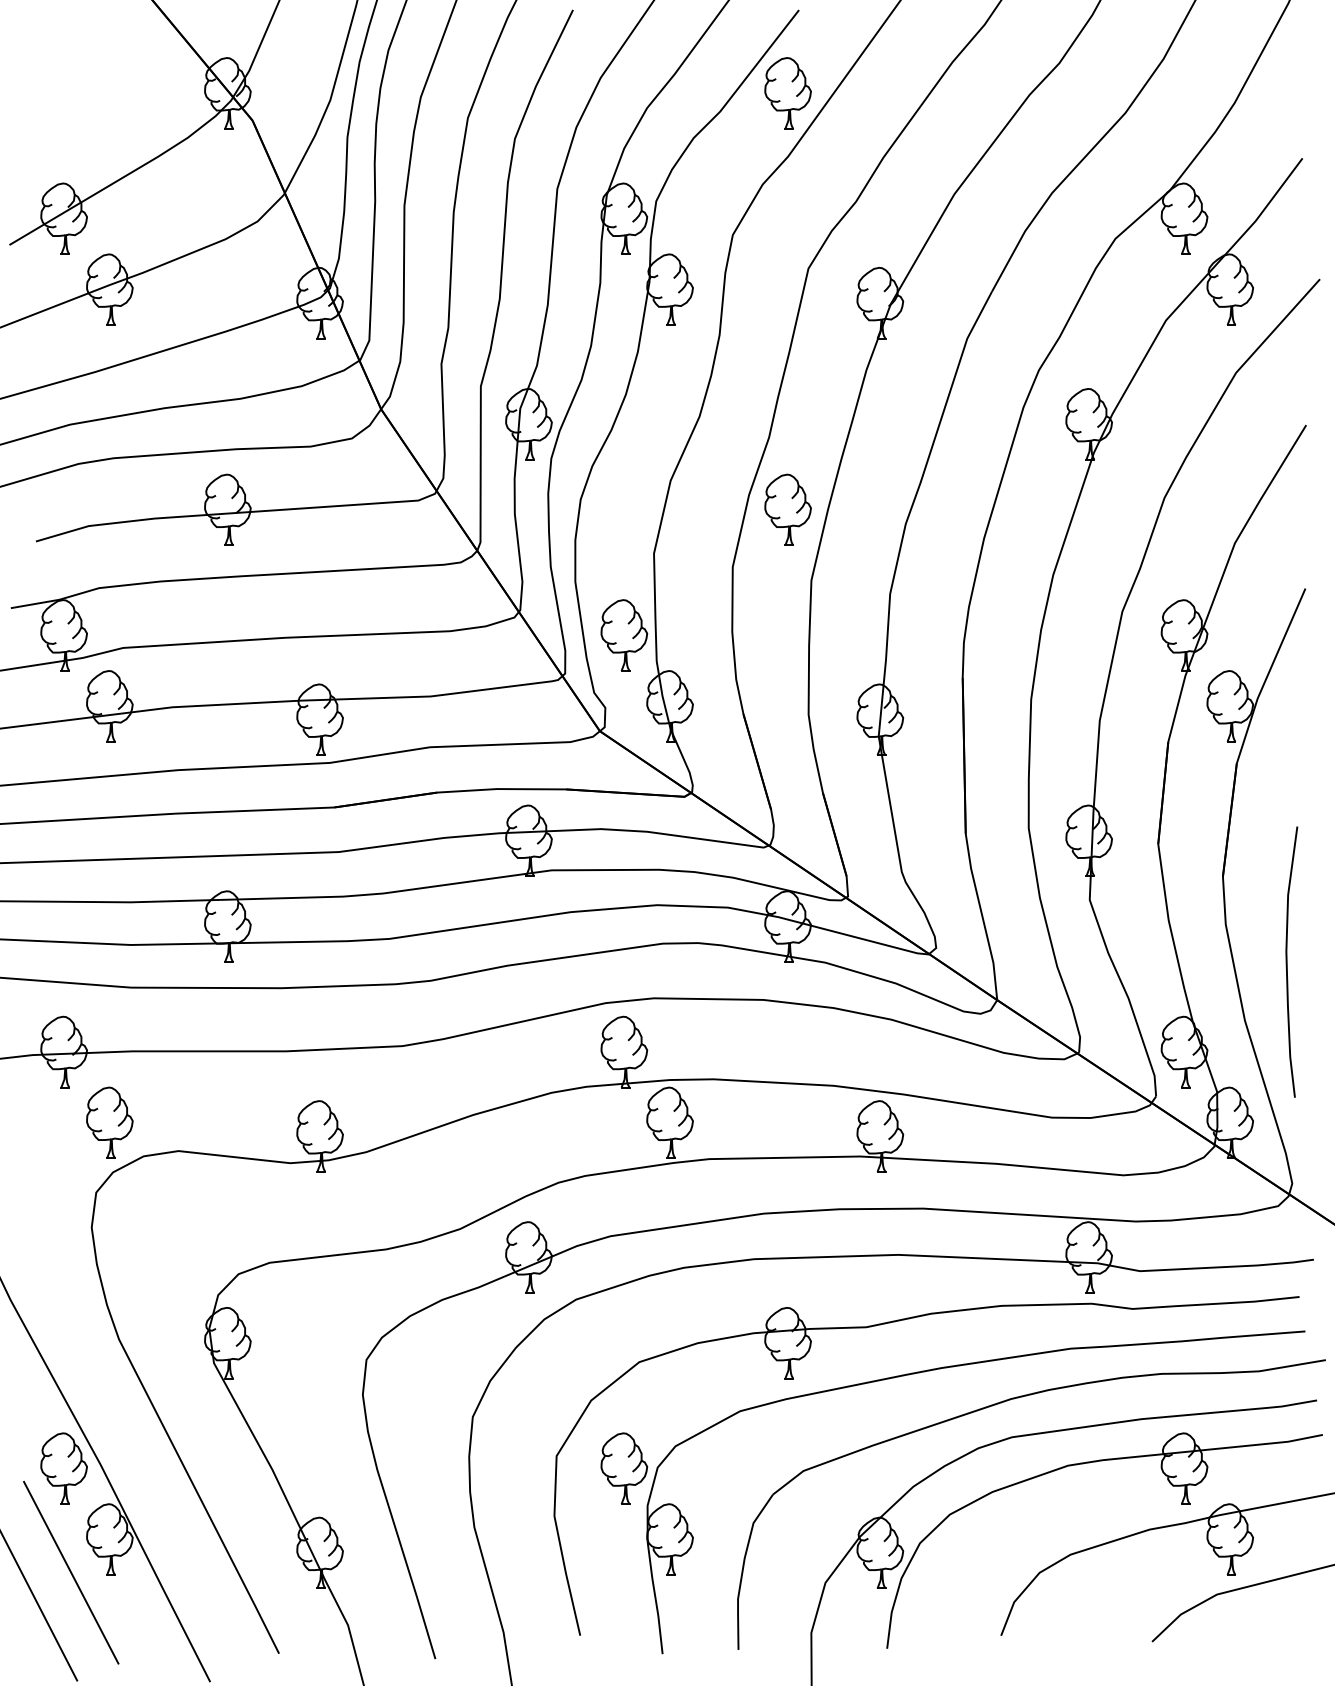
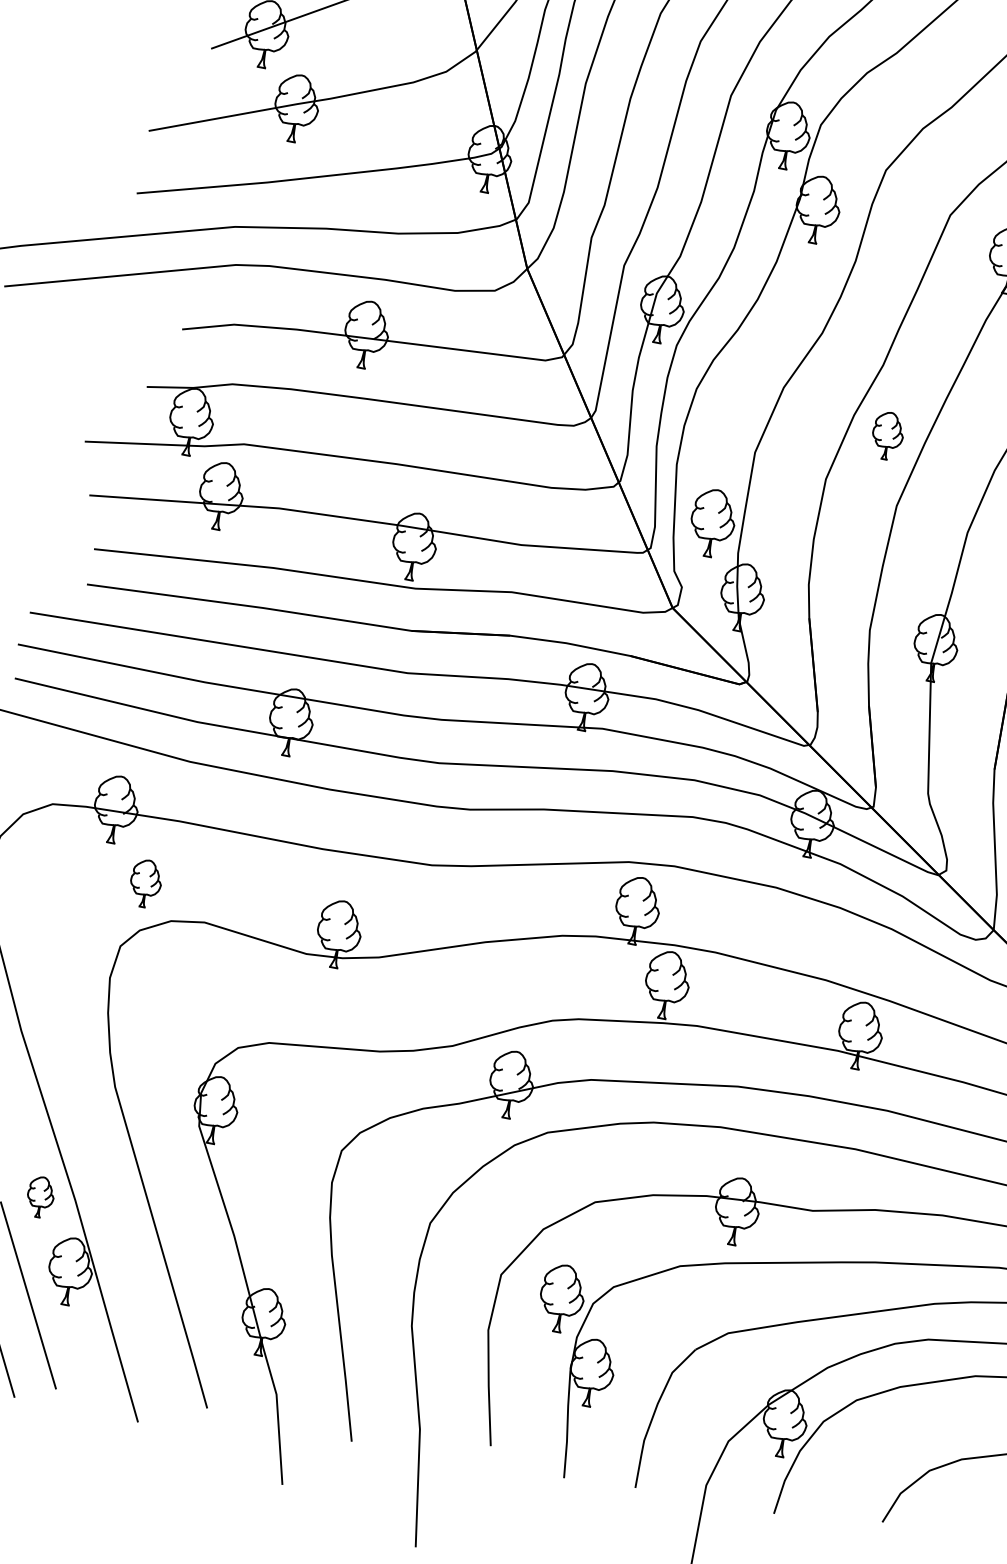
part: (787, 93) -> (962, 48), removed
part: (787, 509) -> (887, 435), size x0.7
part: (109, 1122) -> (145, 883), size x0.7
part: (63, 1468) -> (40, 1197), size x0.6

